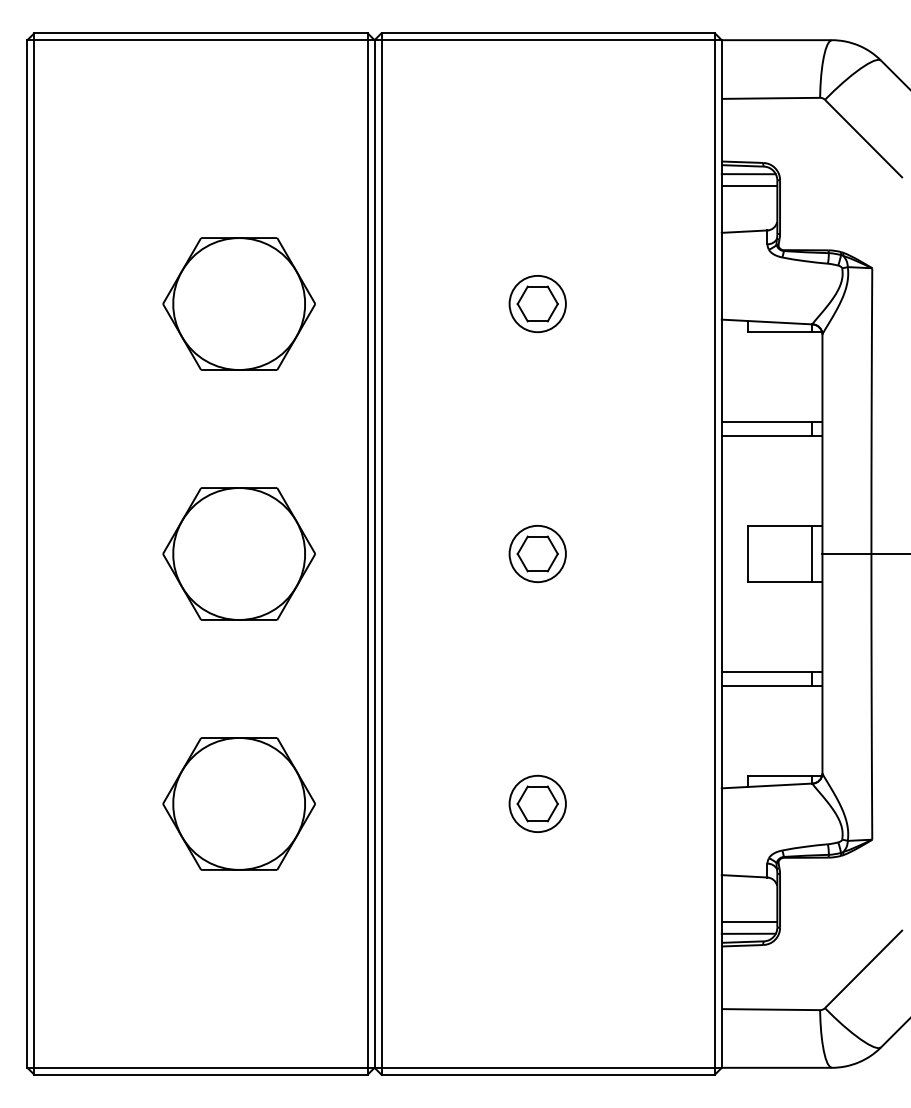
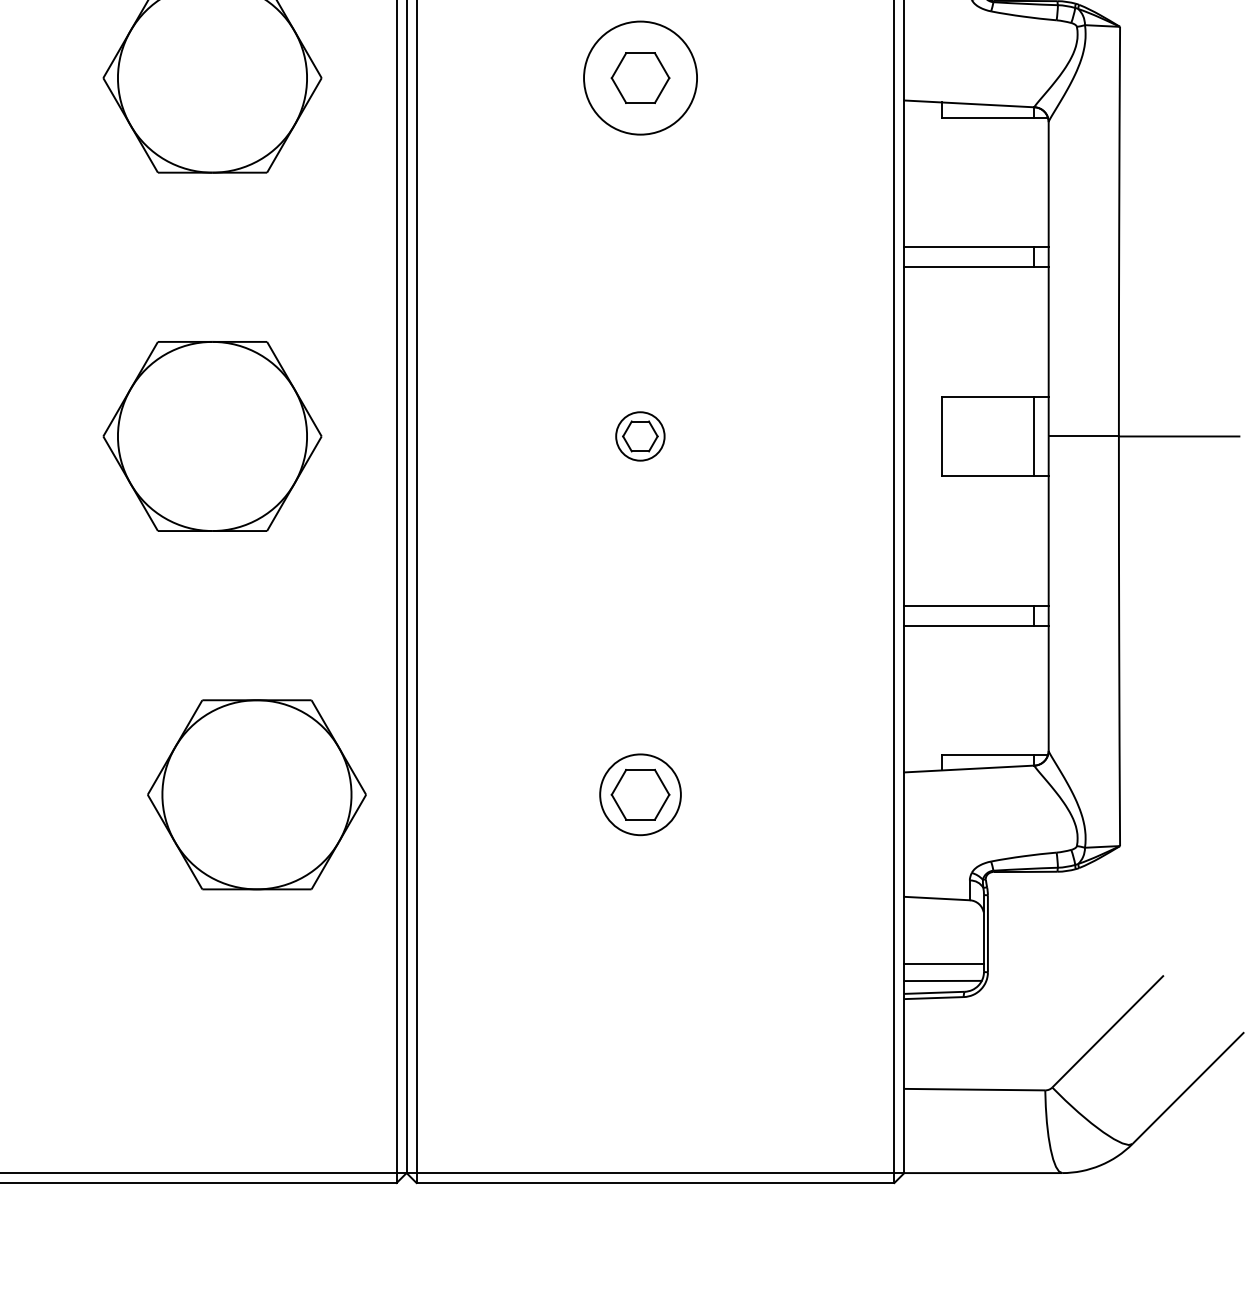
circle: (537, 303) -> (640, 77), size x1.4
part: (537, 553) -> (640, 435), size x0.6
part: (238, 803) -> (255, 794), moved

